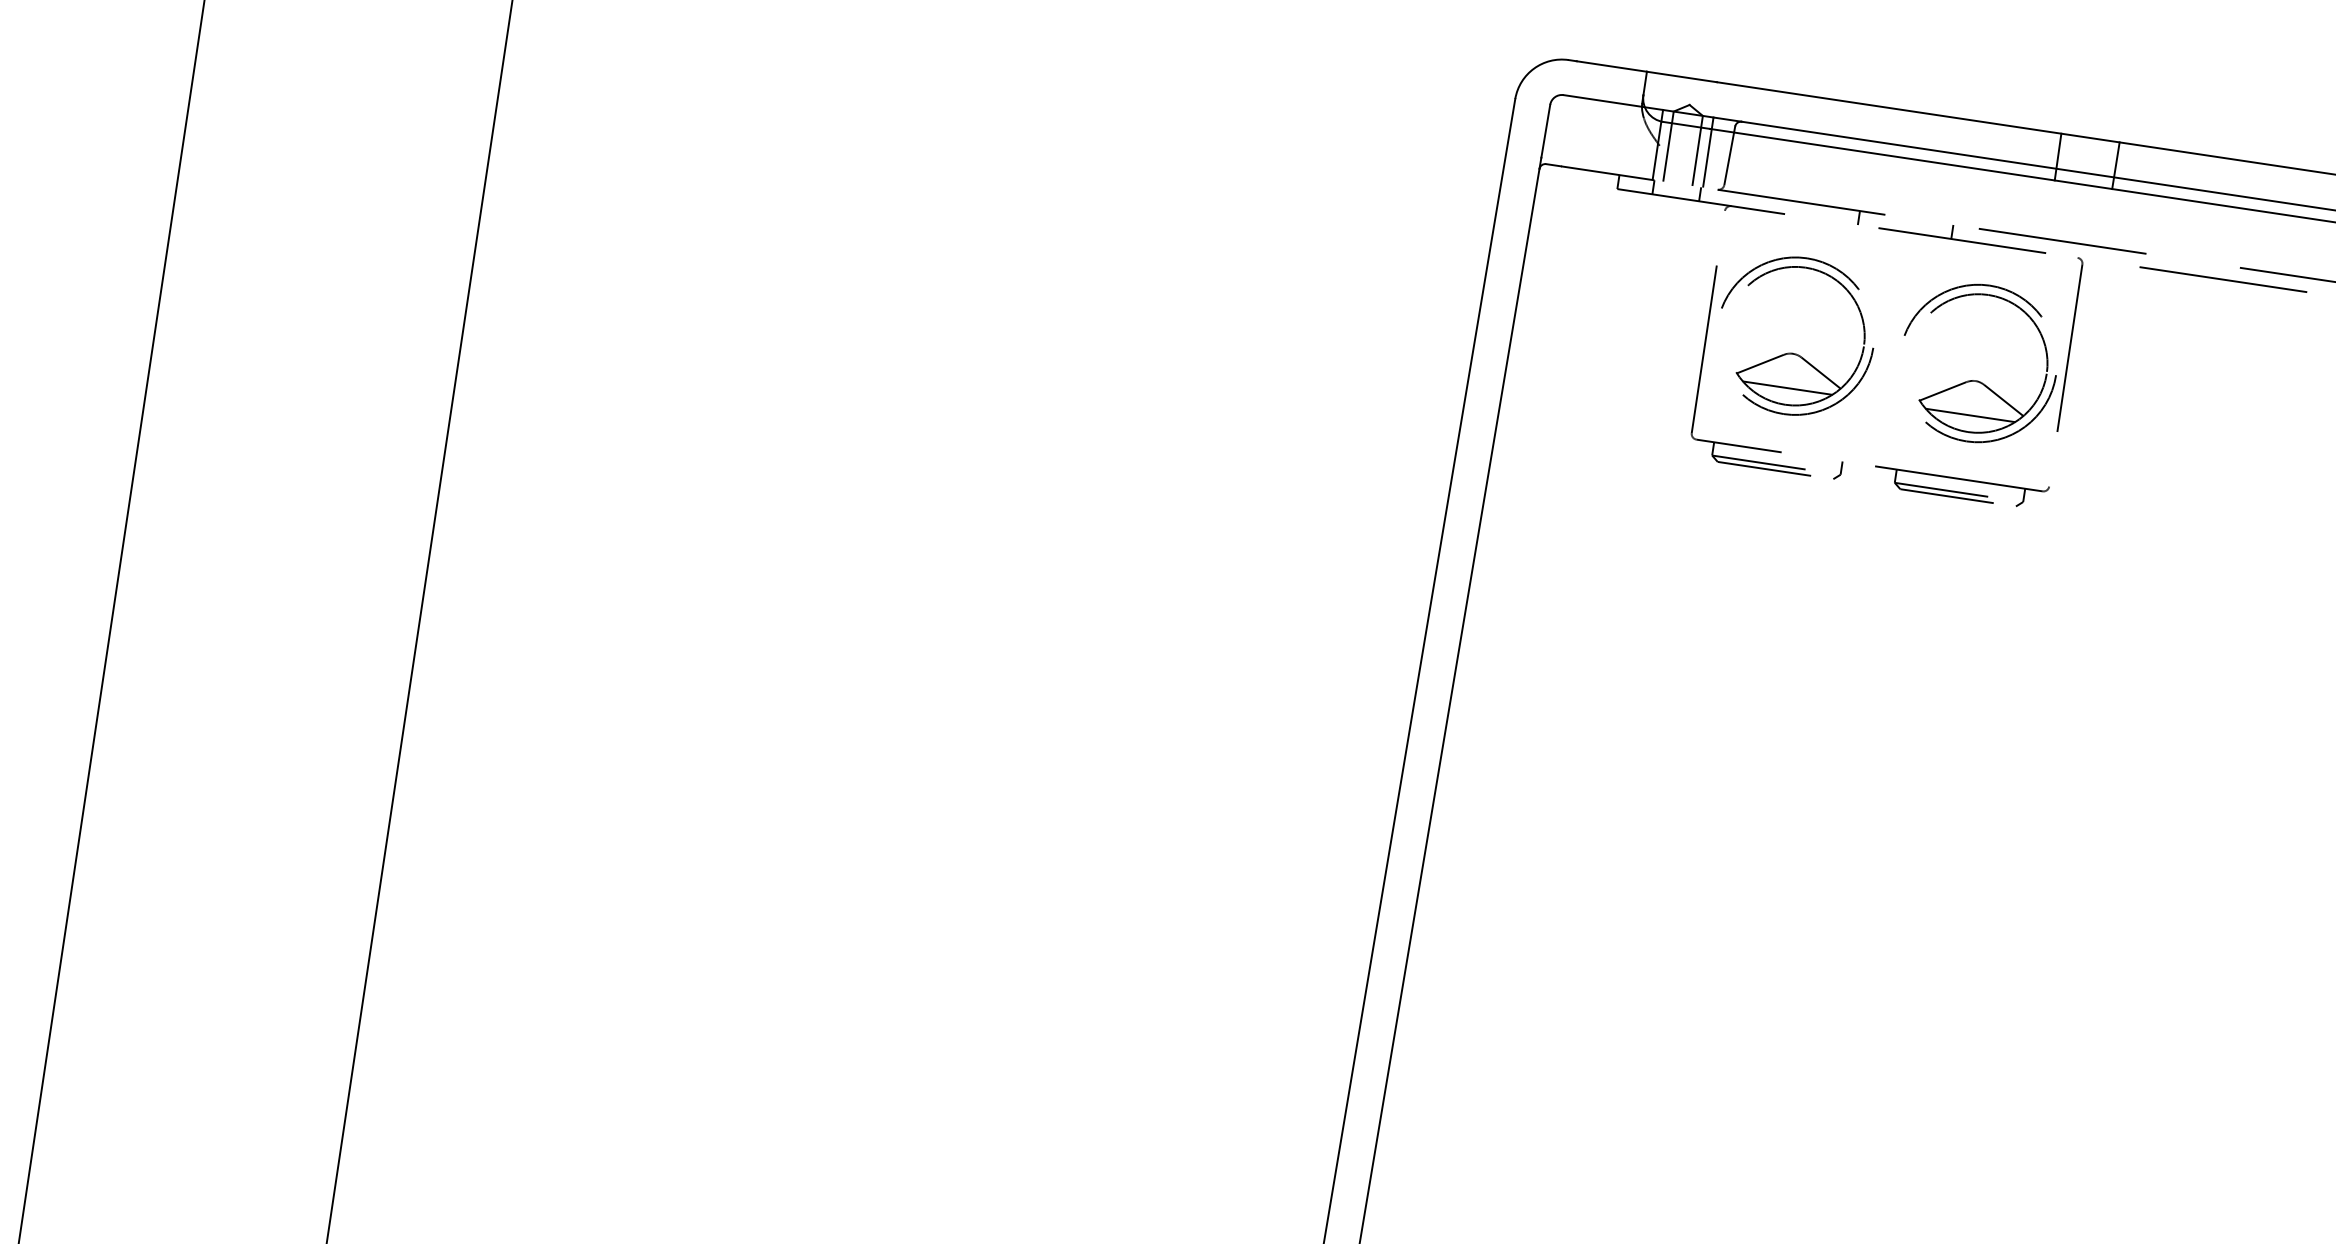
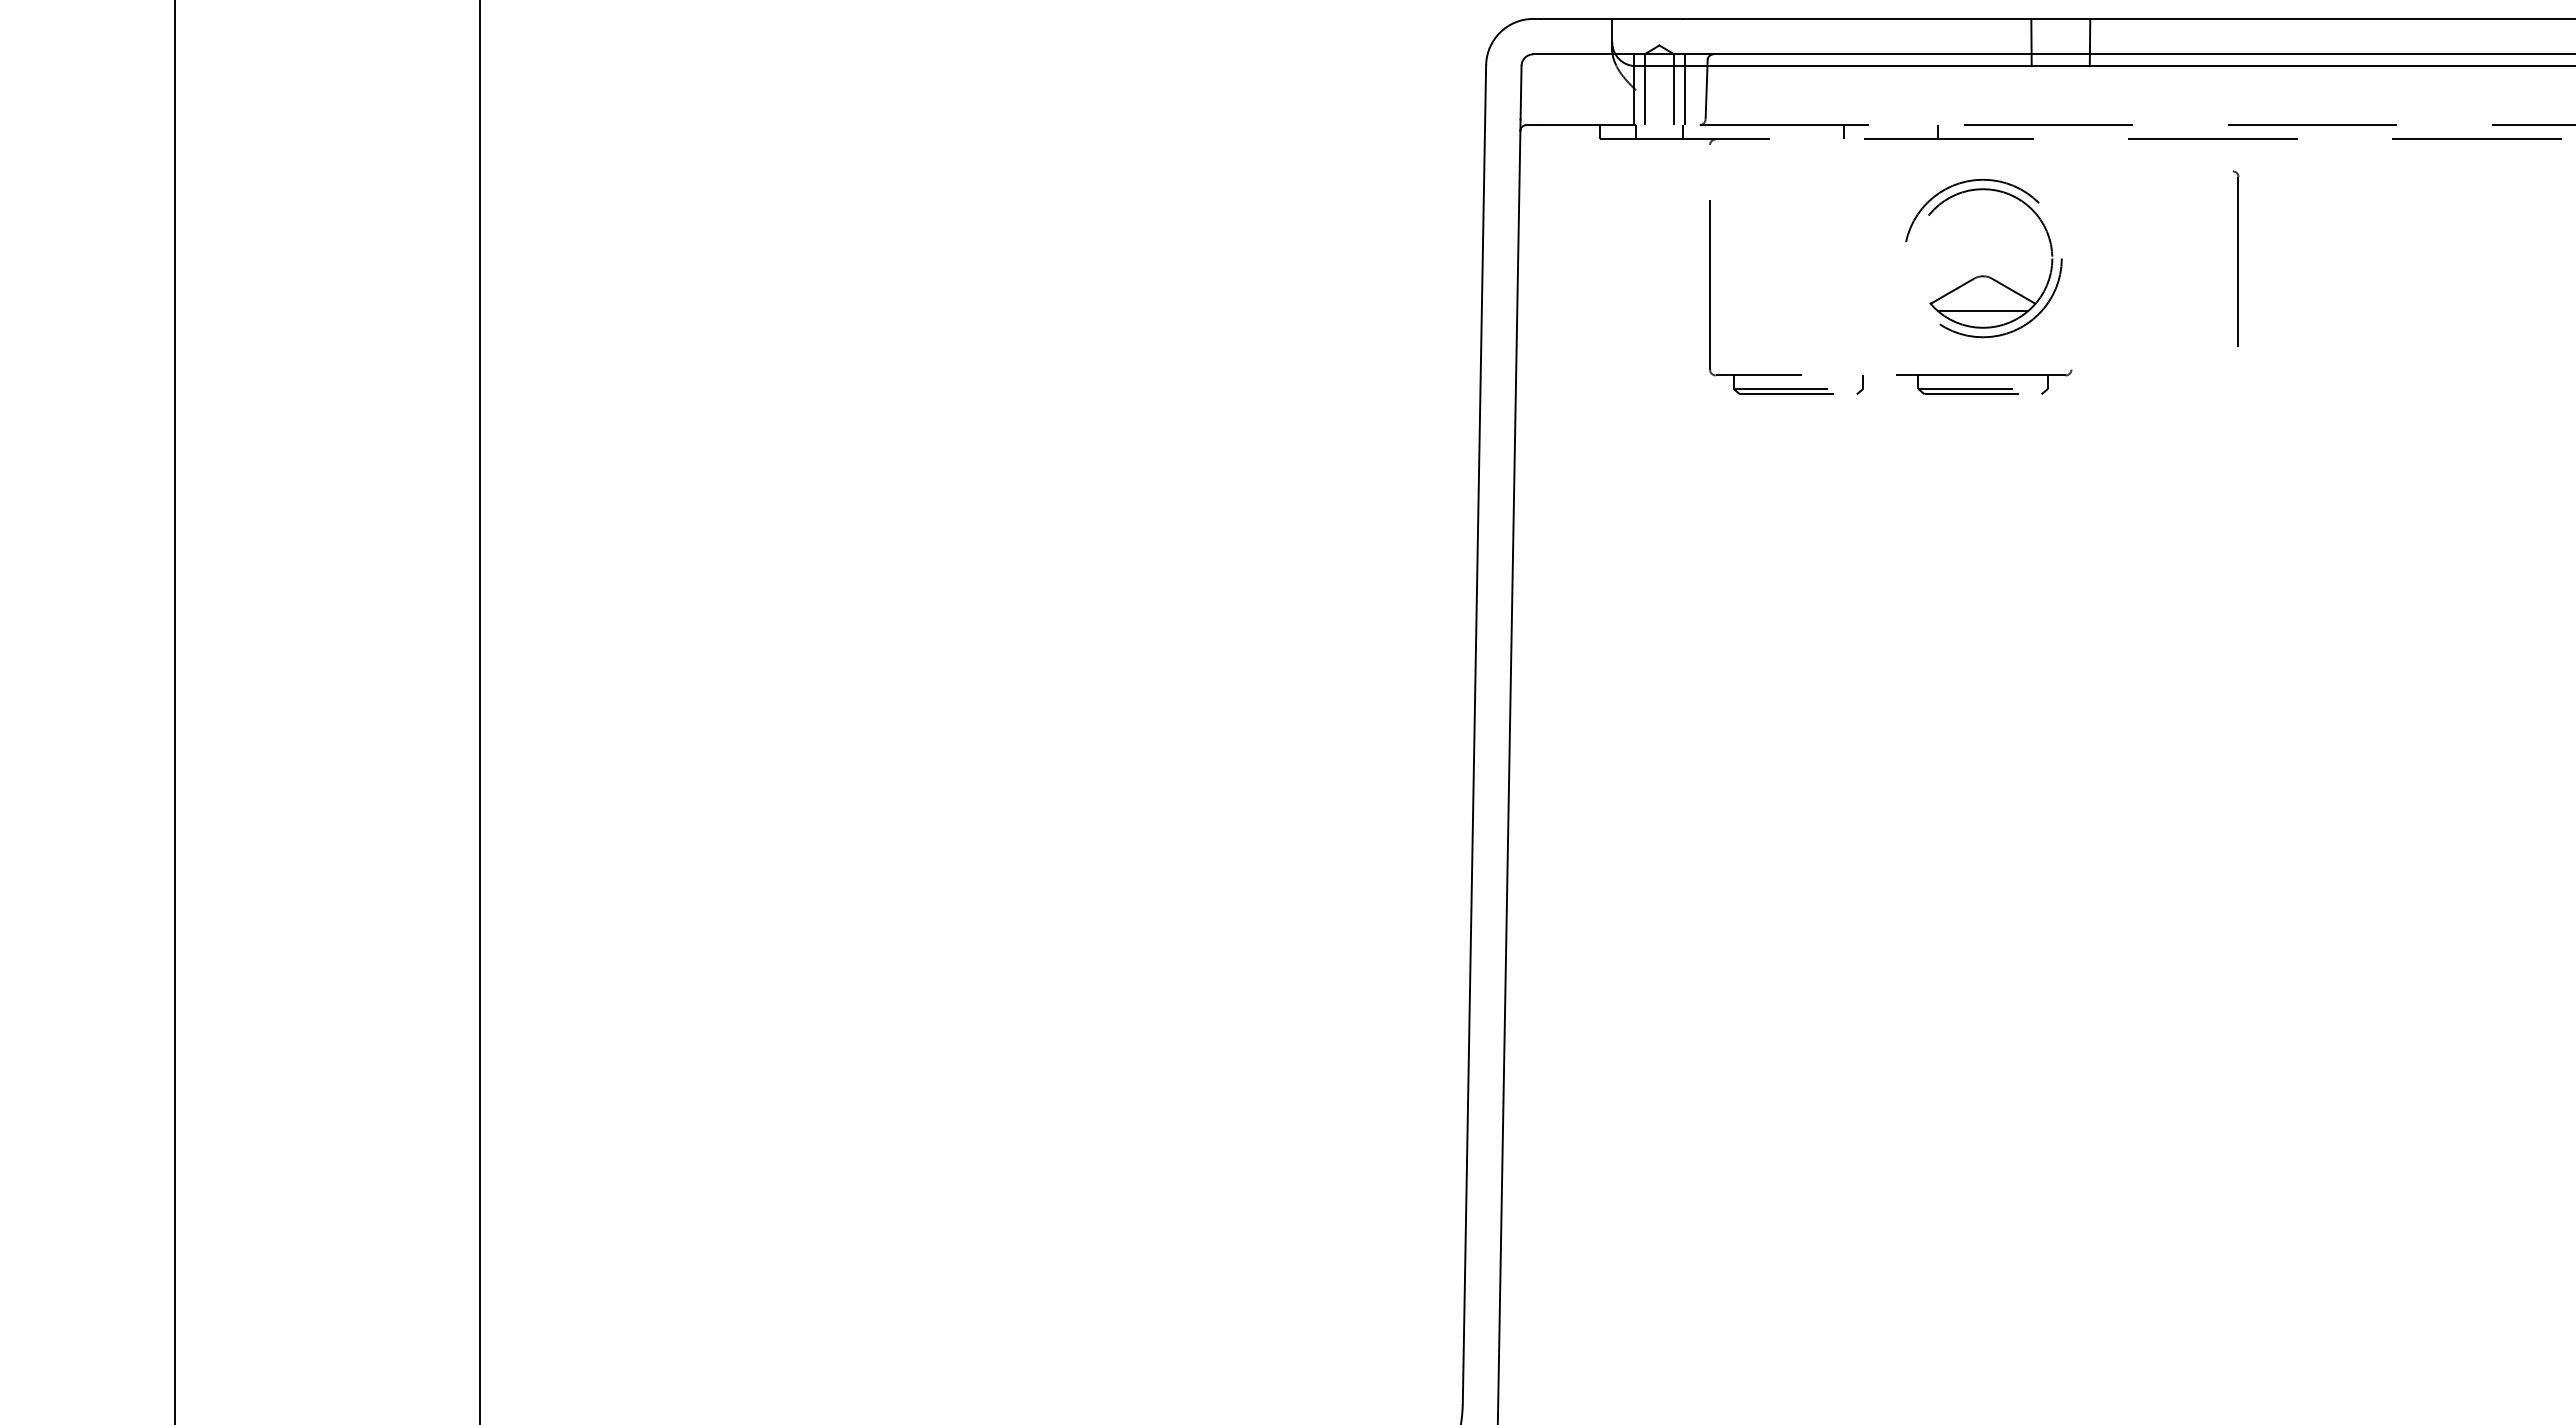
part: (2067, 344) -> (2235, 258), moved
part: (1793, 353) -> (1798, 275), removed

